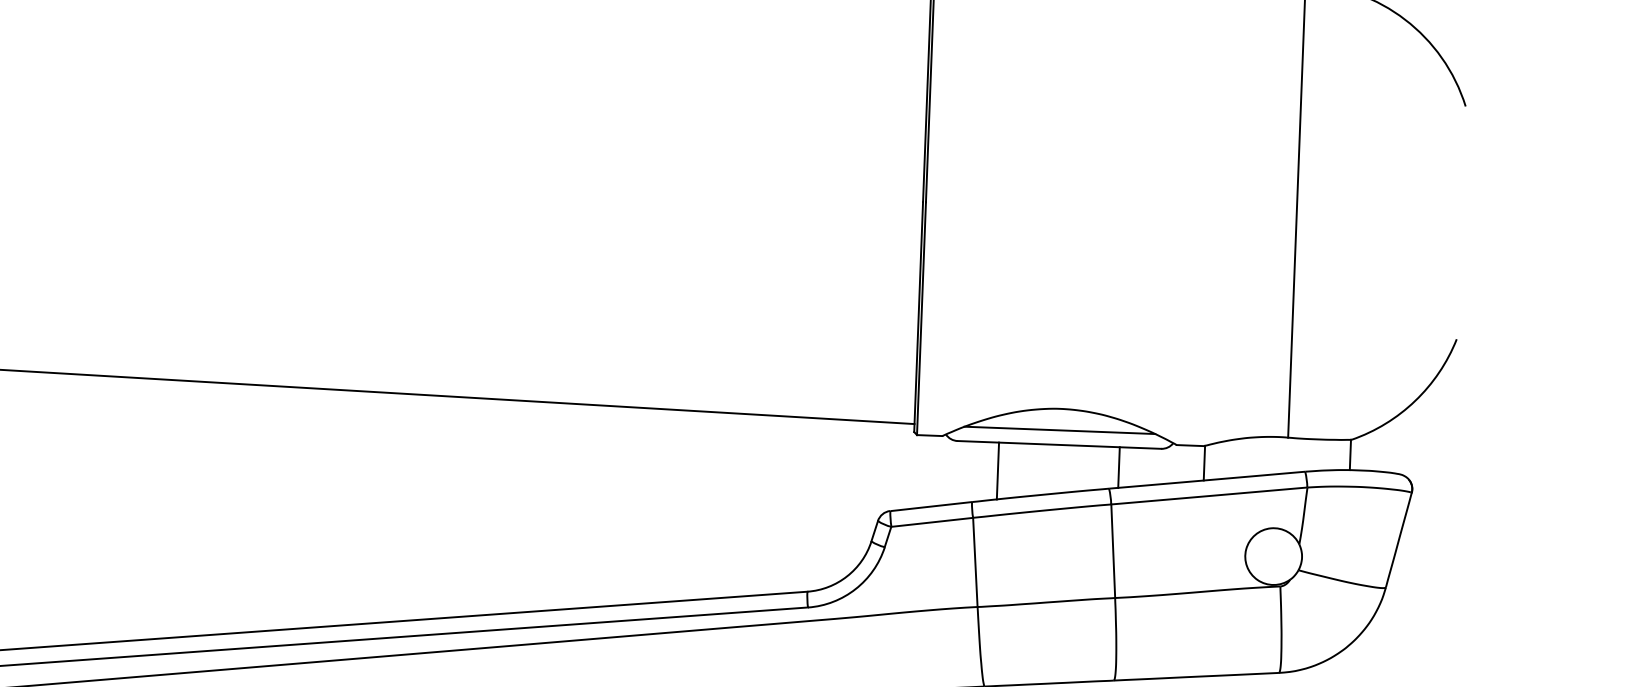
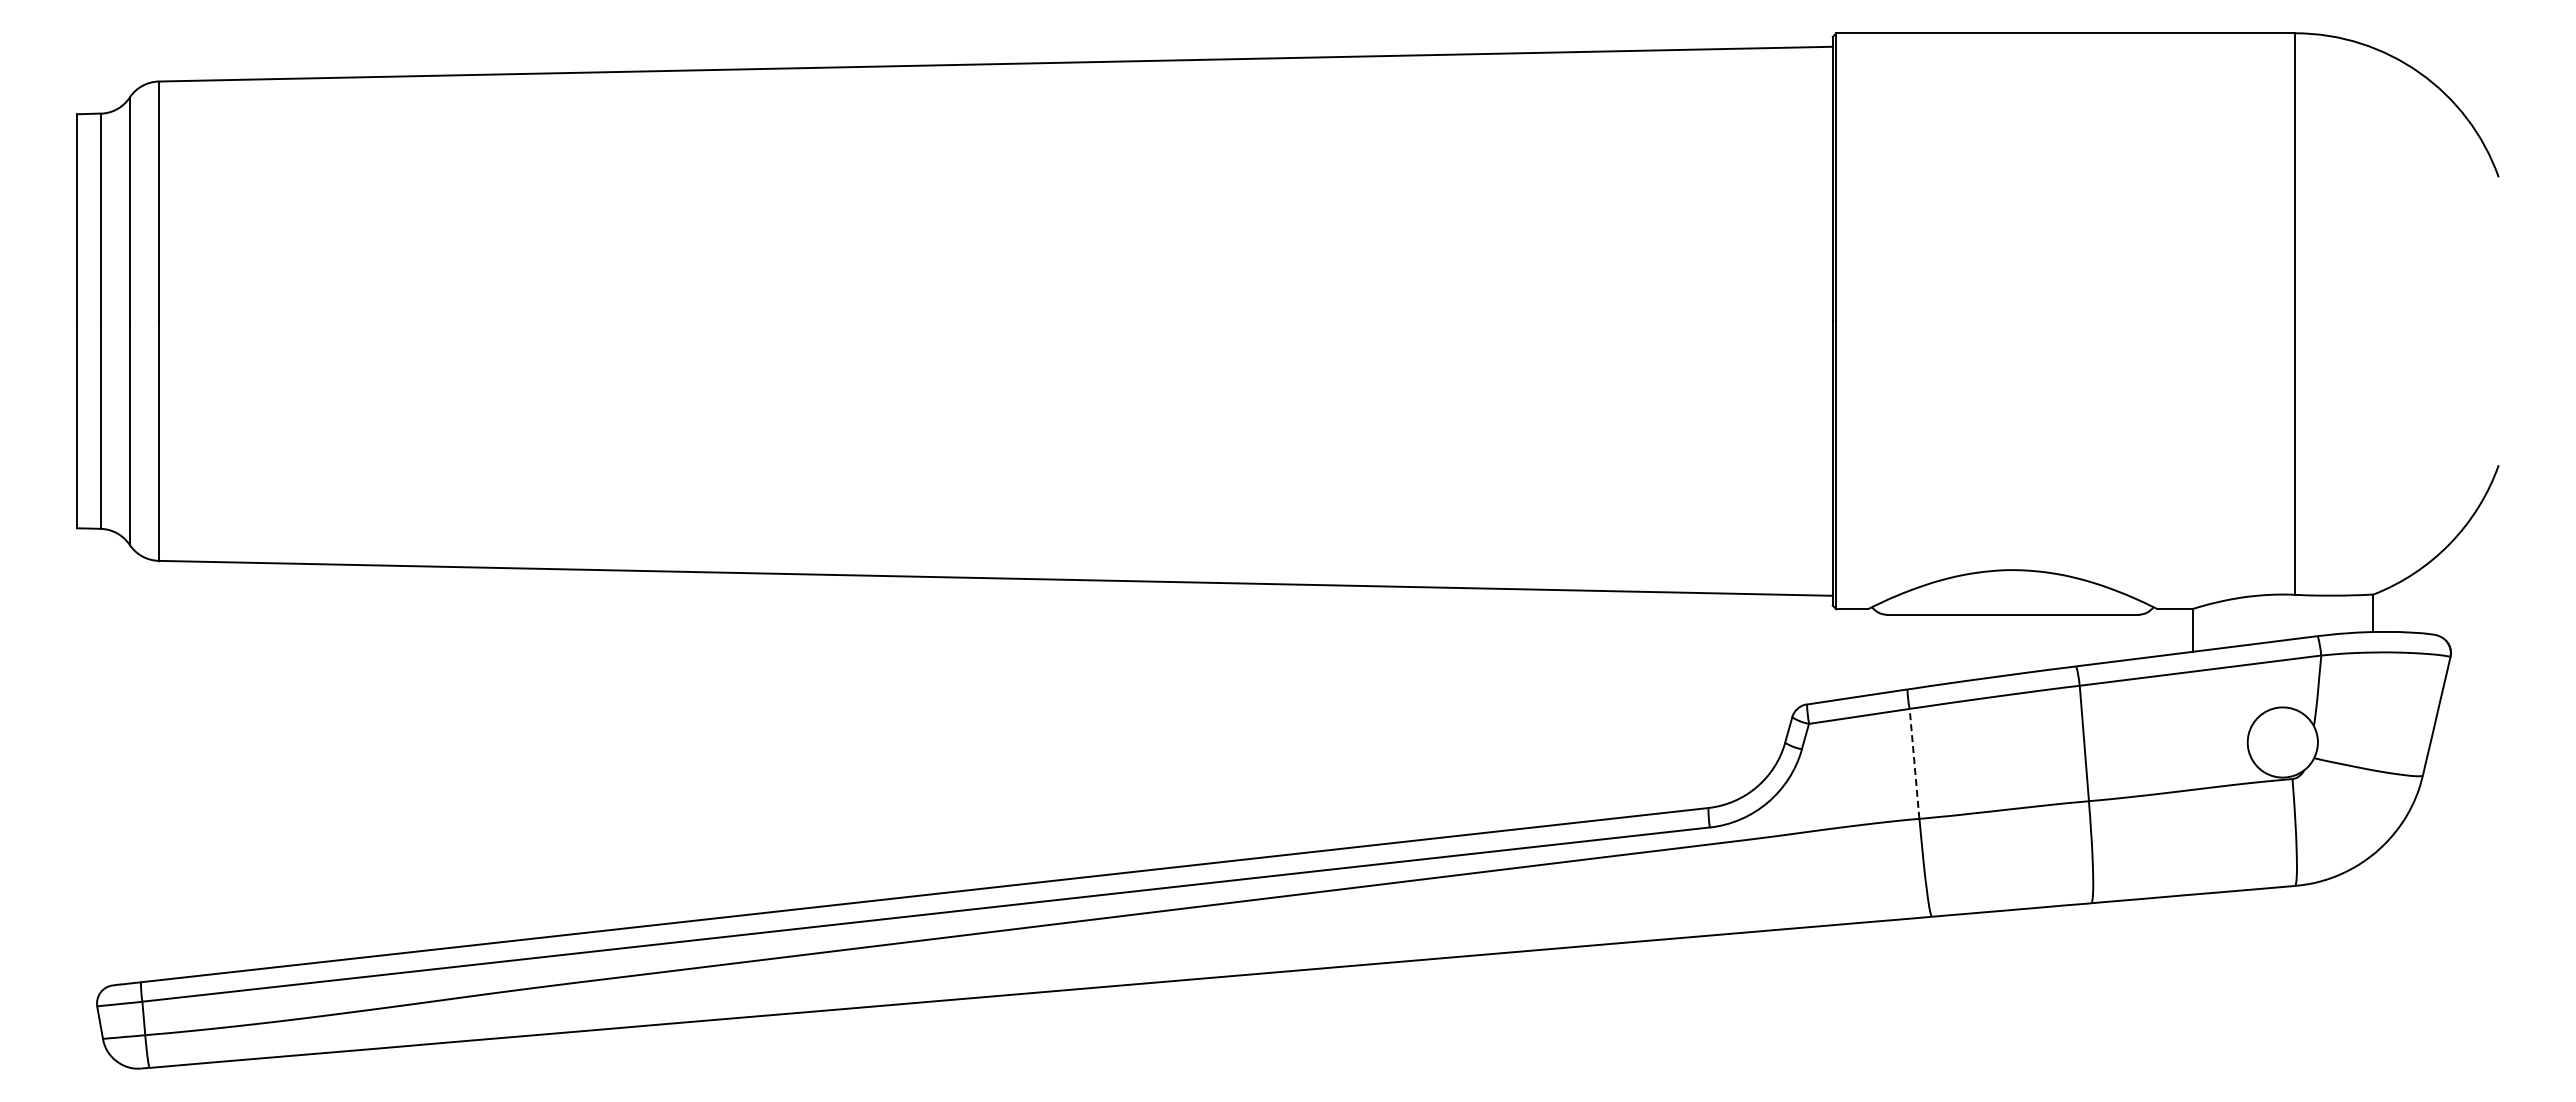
line: (1059, 430) -> (2012, 596), removed
line: (1119, 467) -> (2087, 639), removed
line: (998, 470) -> (1938, 649), removed
line: (975, 562) -> (1914, 763), solid -> dashed

